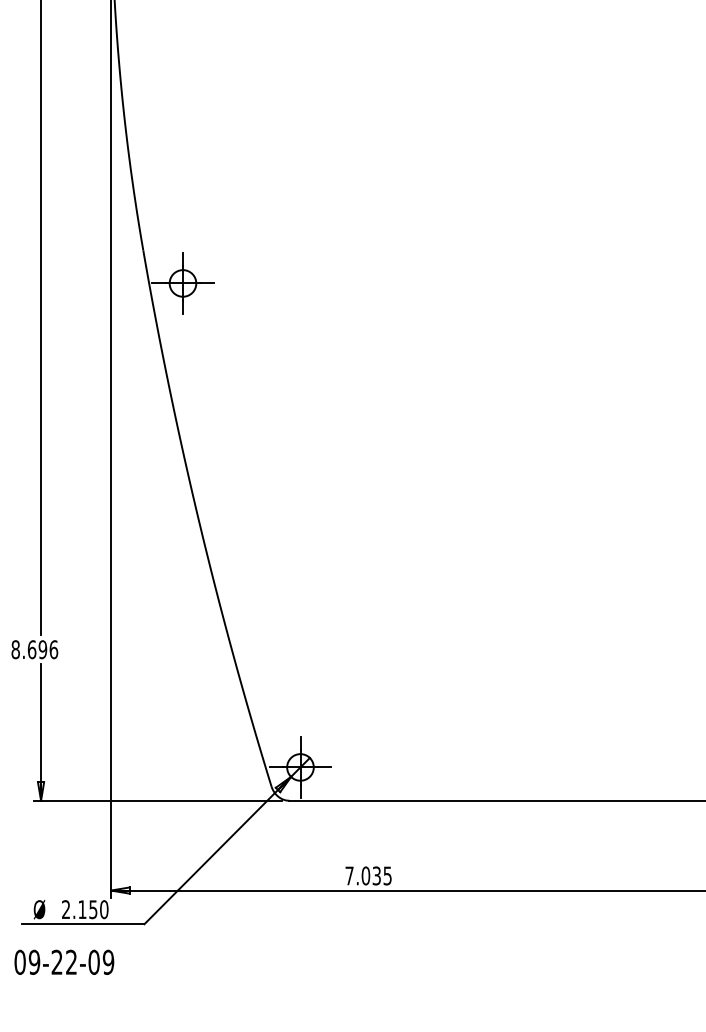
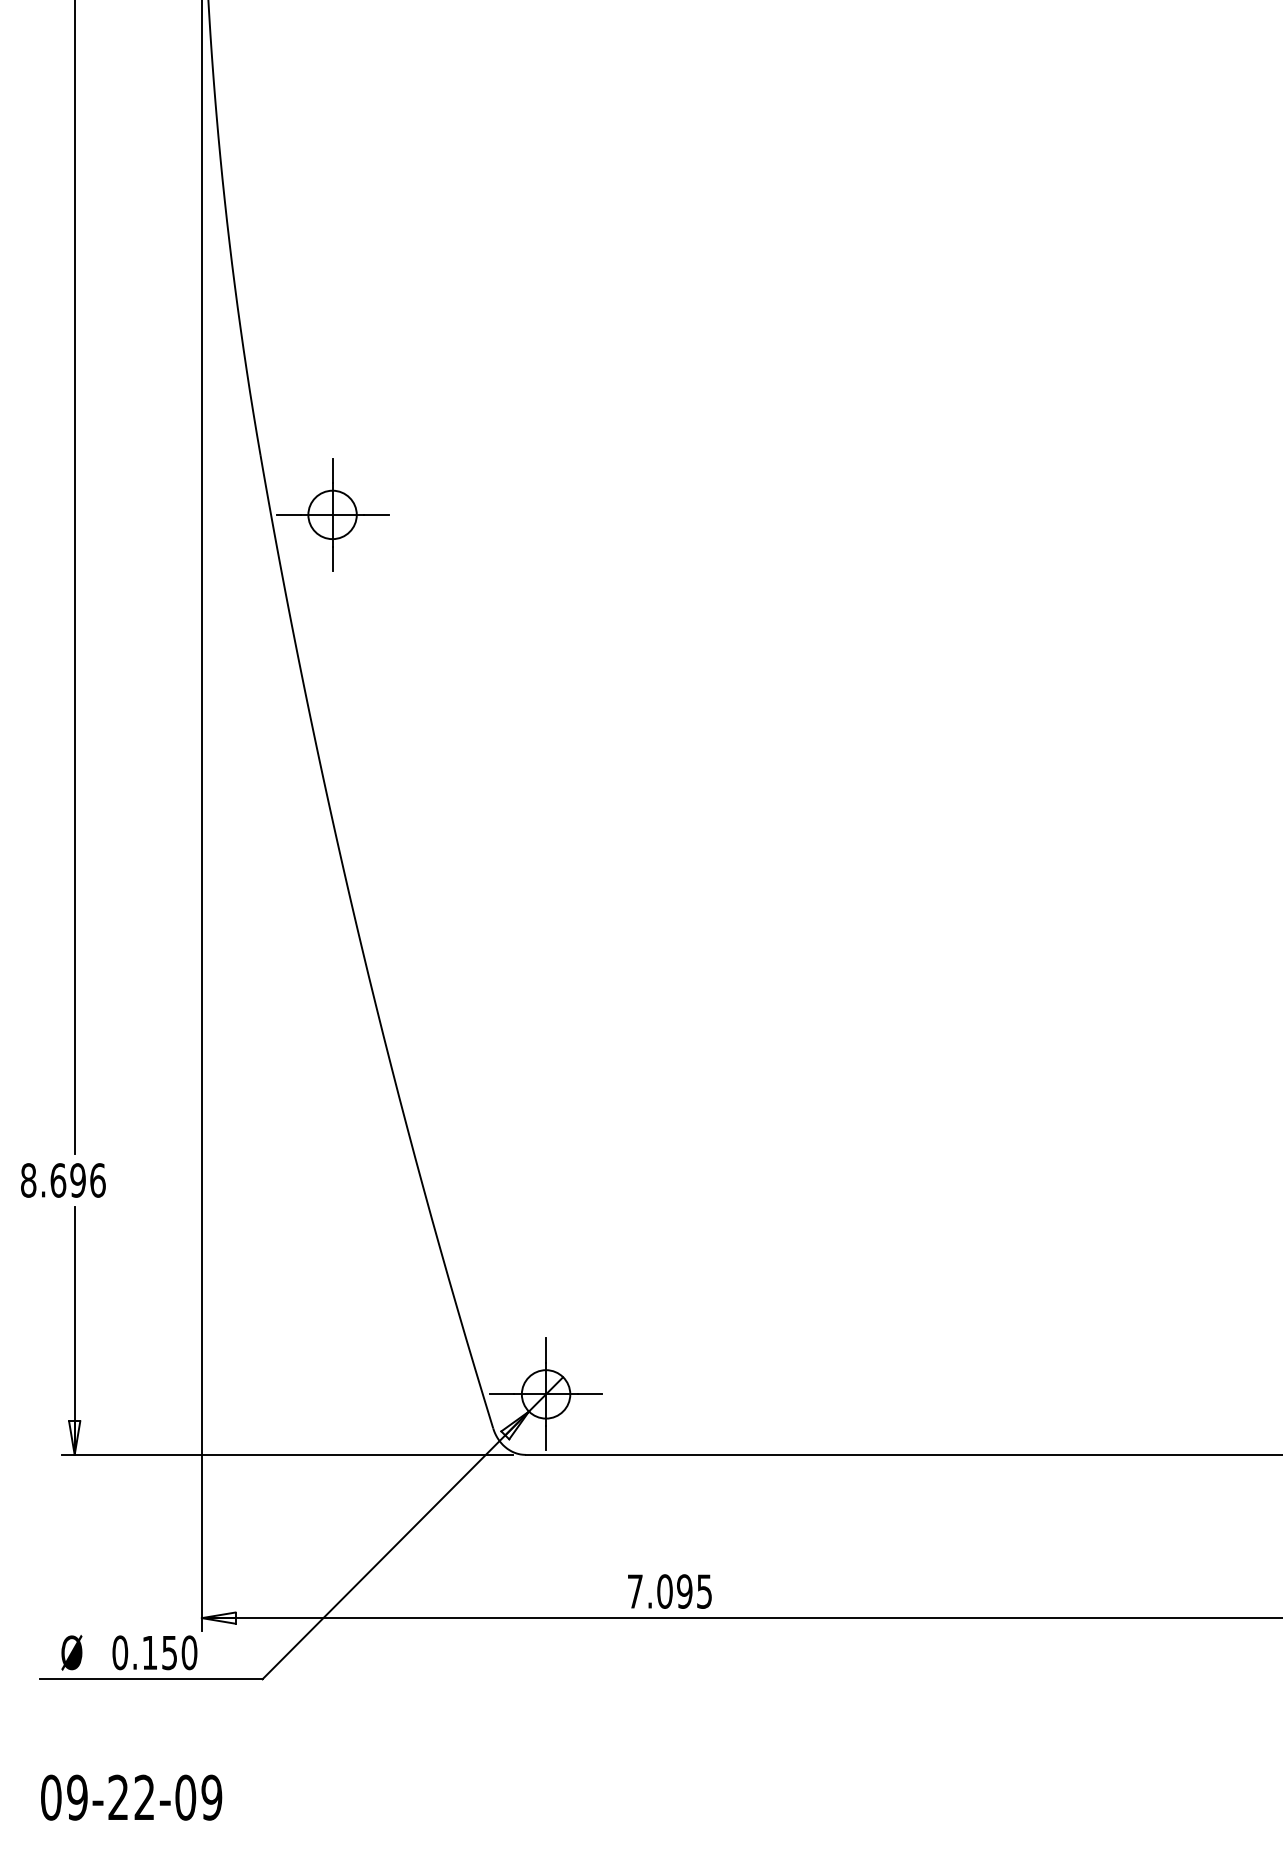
text: (376, 875) -> (684, 1590), 7.035 -> 7.095
text: (65, 909) -> (119, 1652), 2.150 -> 0.150
text: (64, 961) -> (131, 1796), moved

